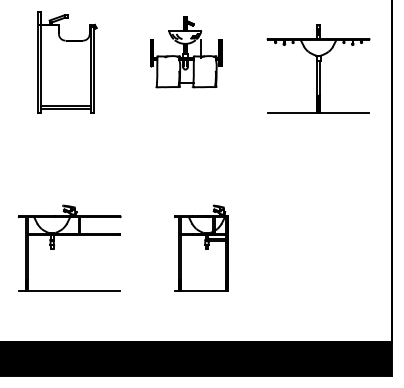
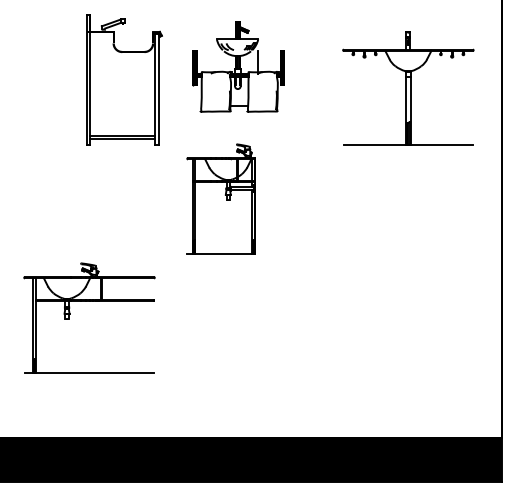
part: (67, 62) -> (124, 79), moved
part: (200, 247) -> (220, 198), moved

